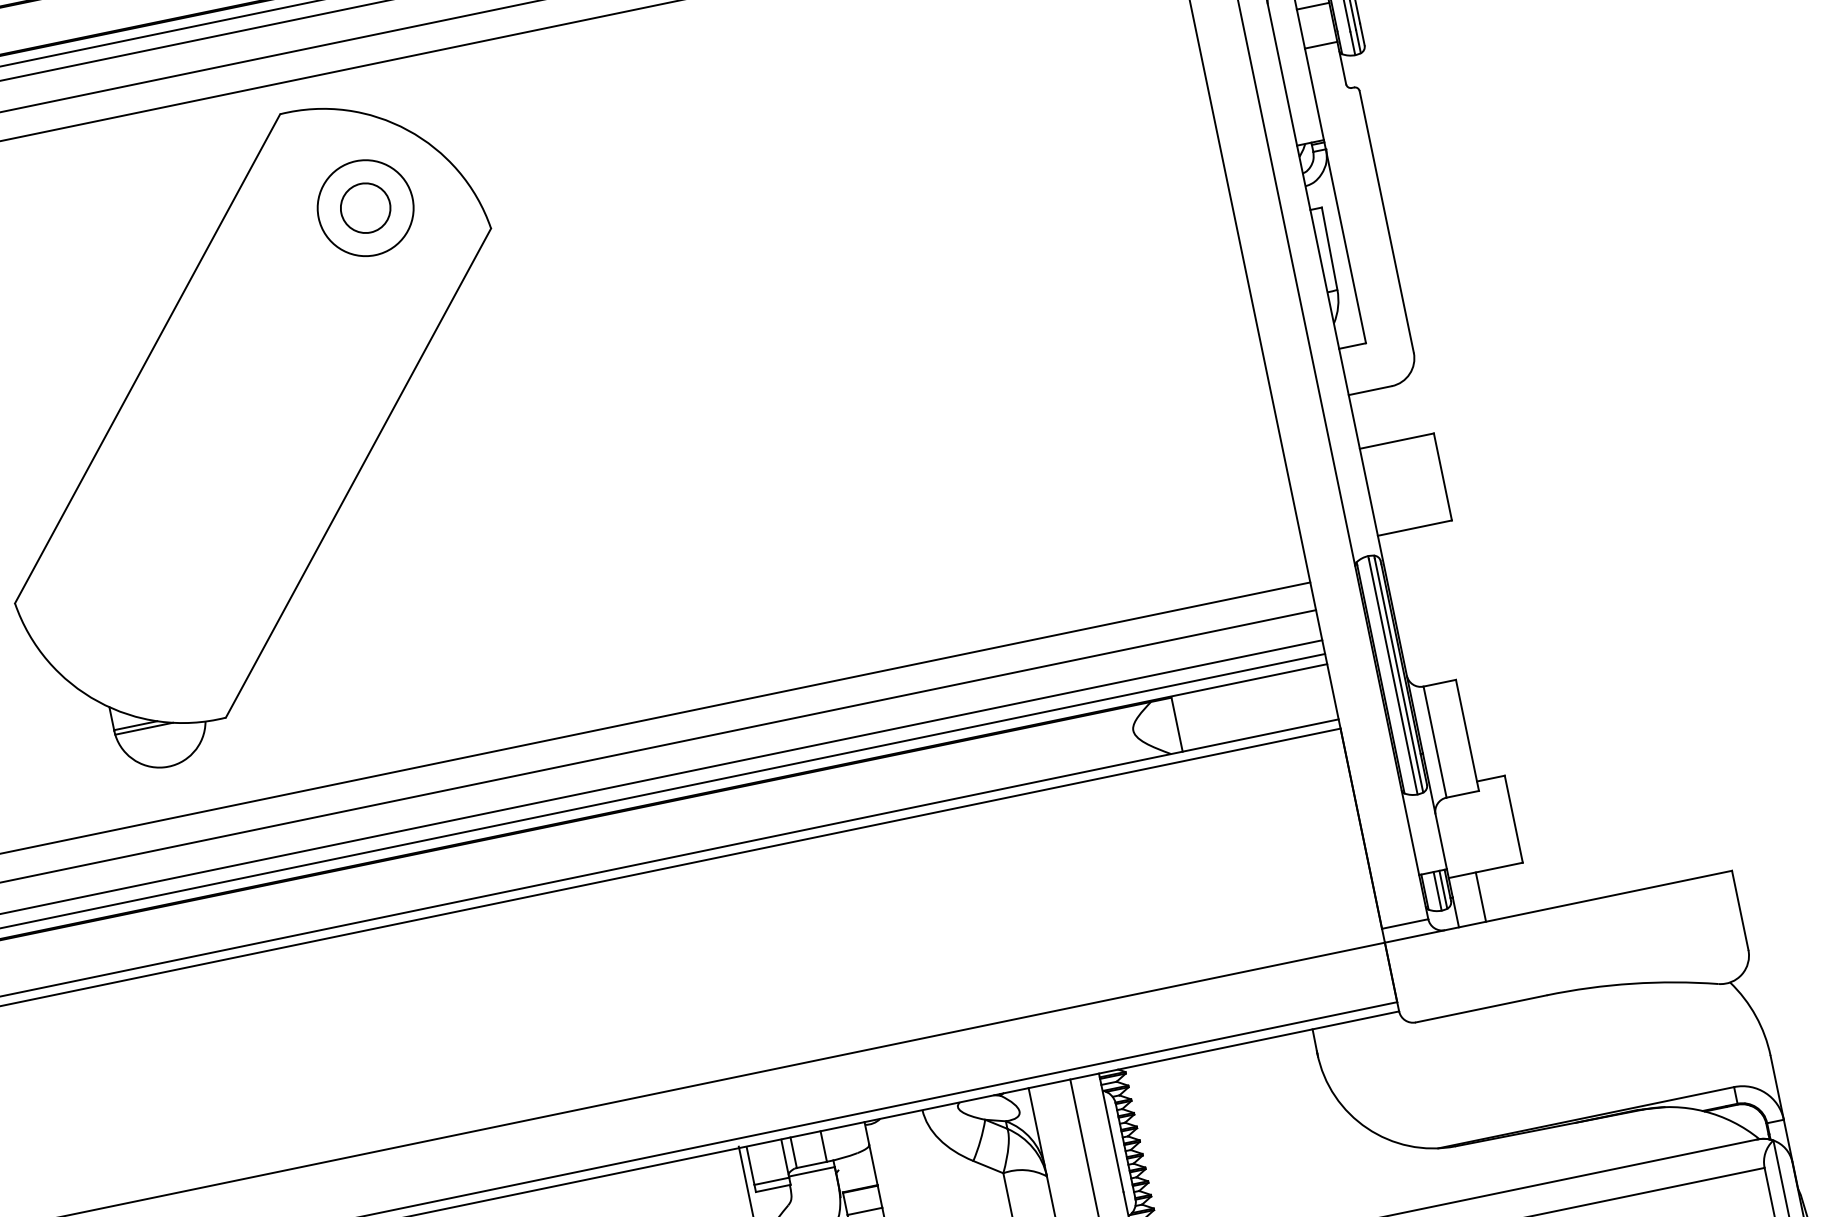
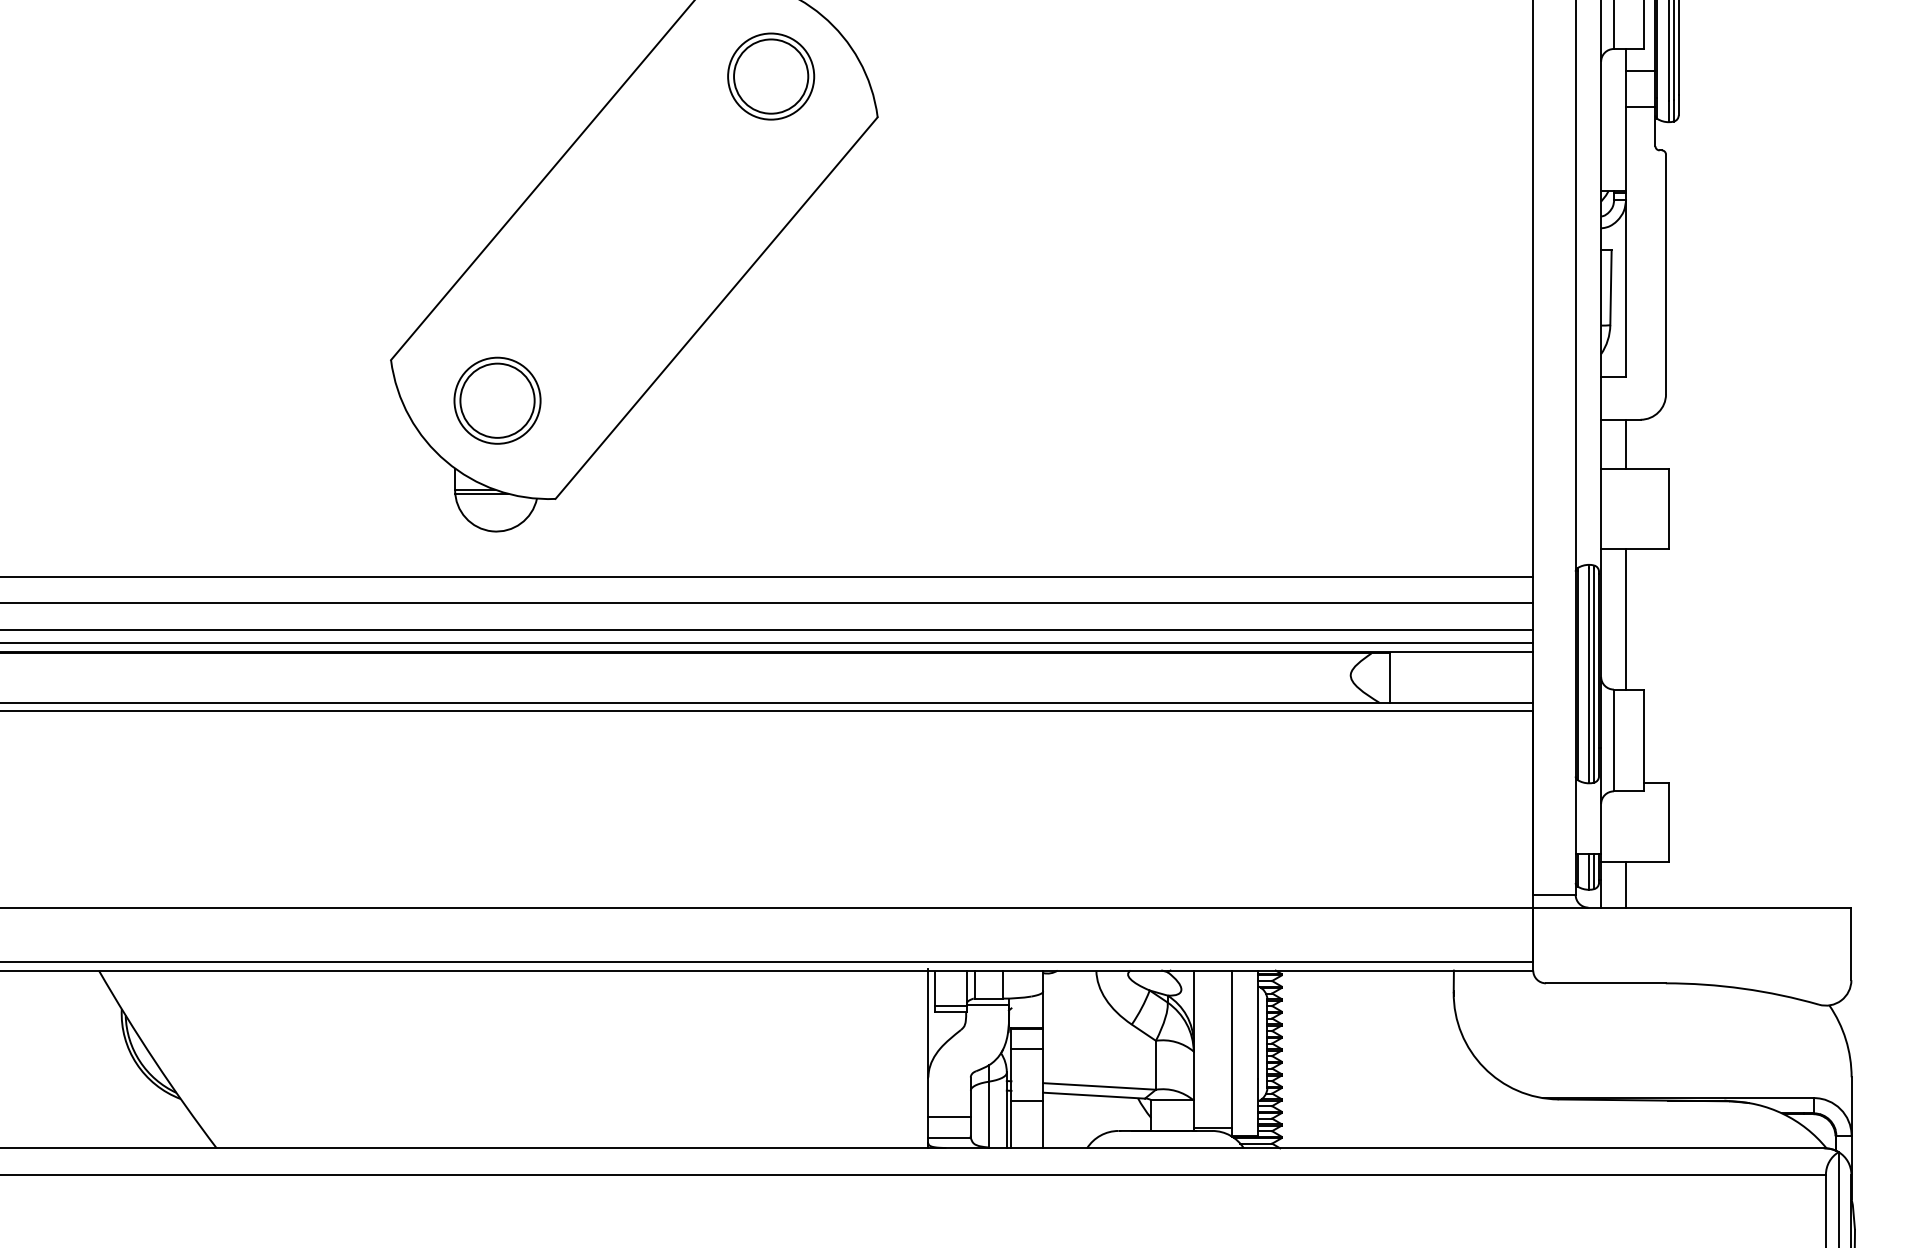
circle: (366, 208) -> (771, 76), size x1.67
line: (1380, 415) -> (1625, 443), added
line: (1420, 606) -> (1625, 618), added
part: (140, 623) -> (497, 400), added

